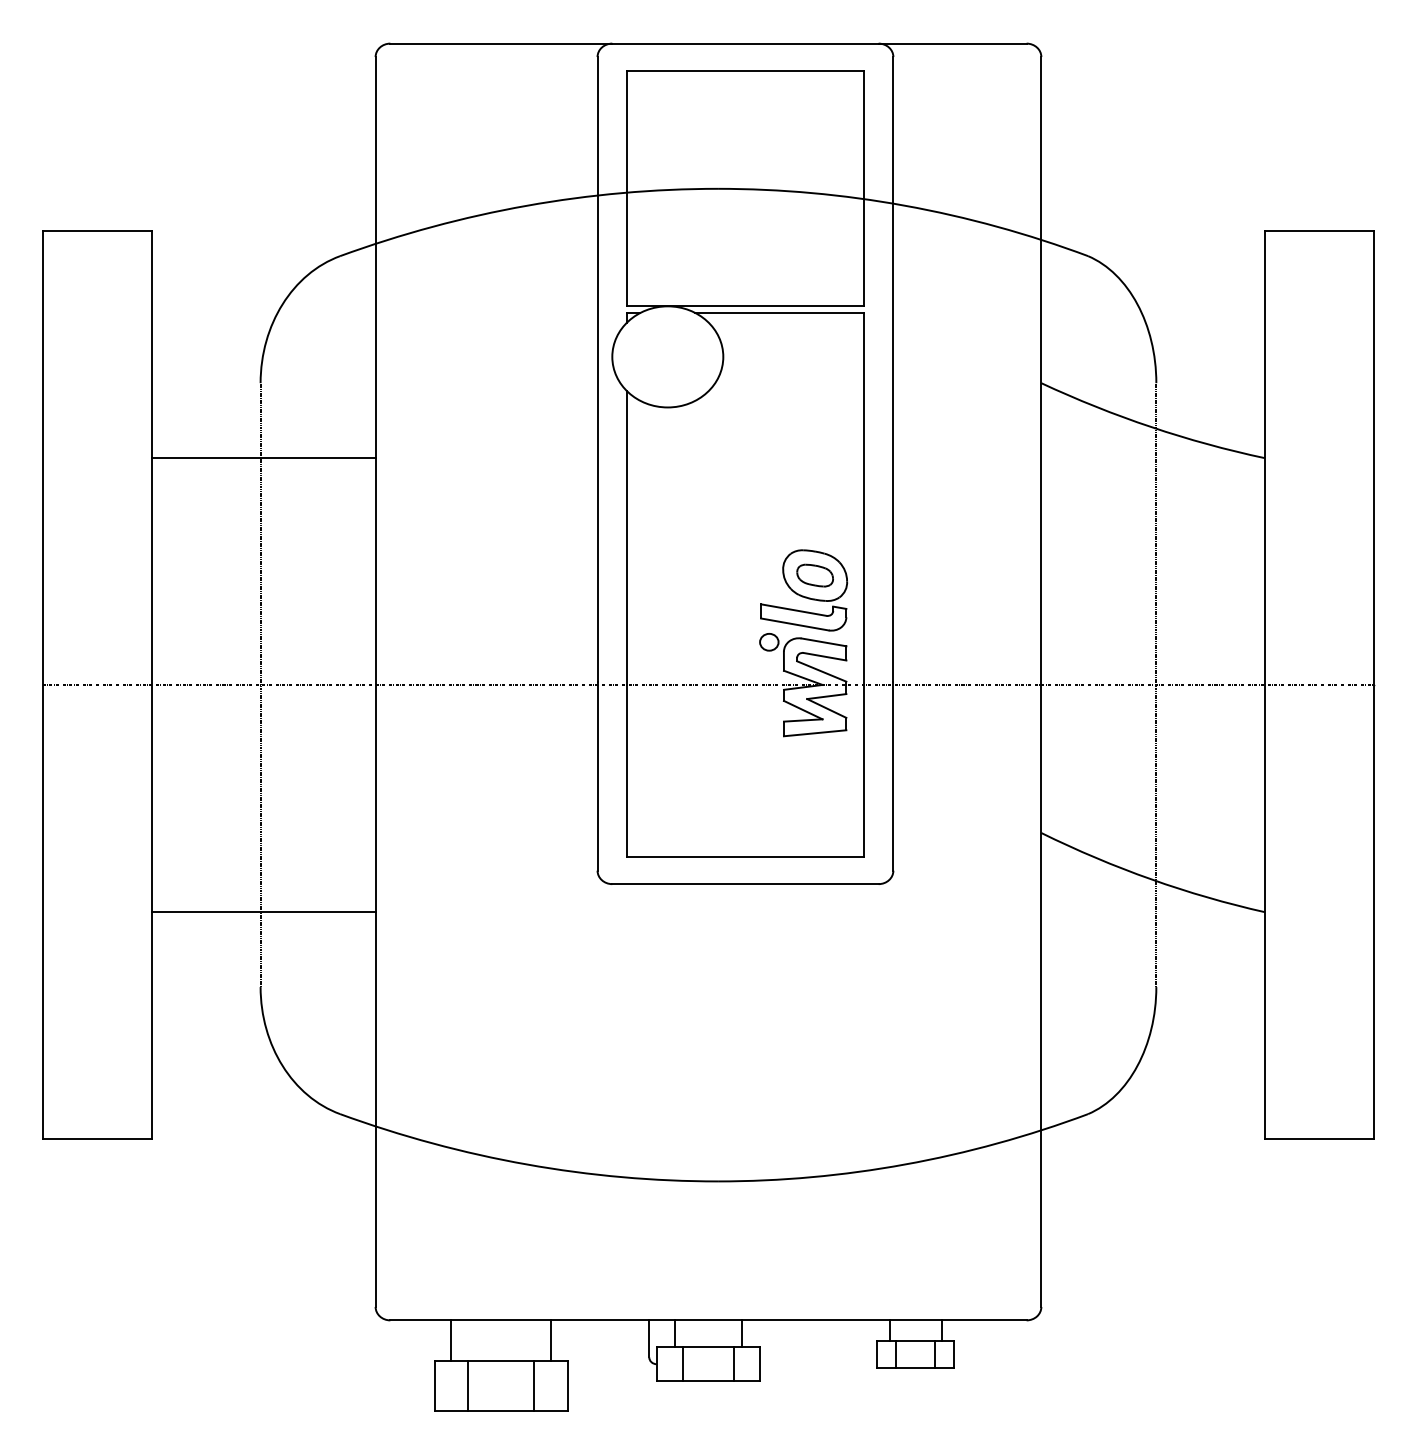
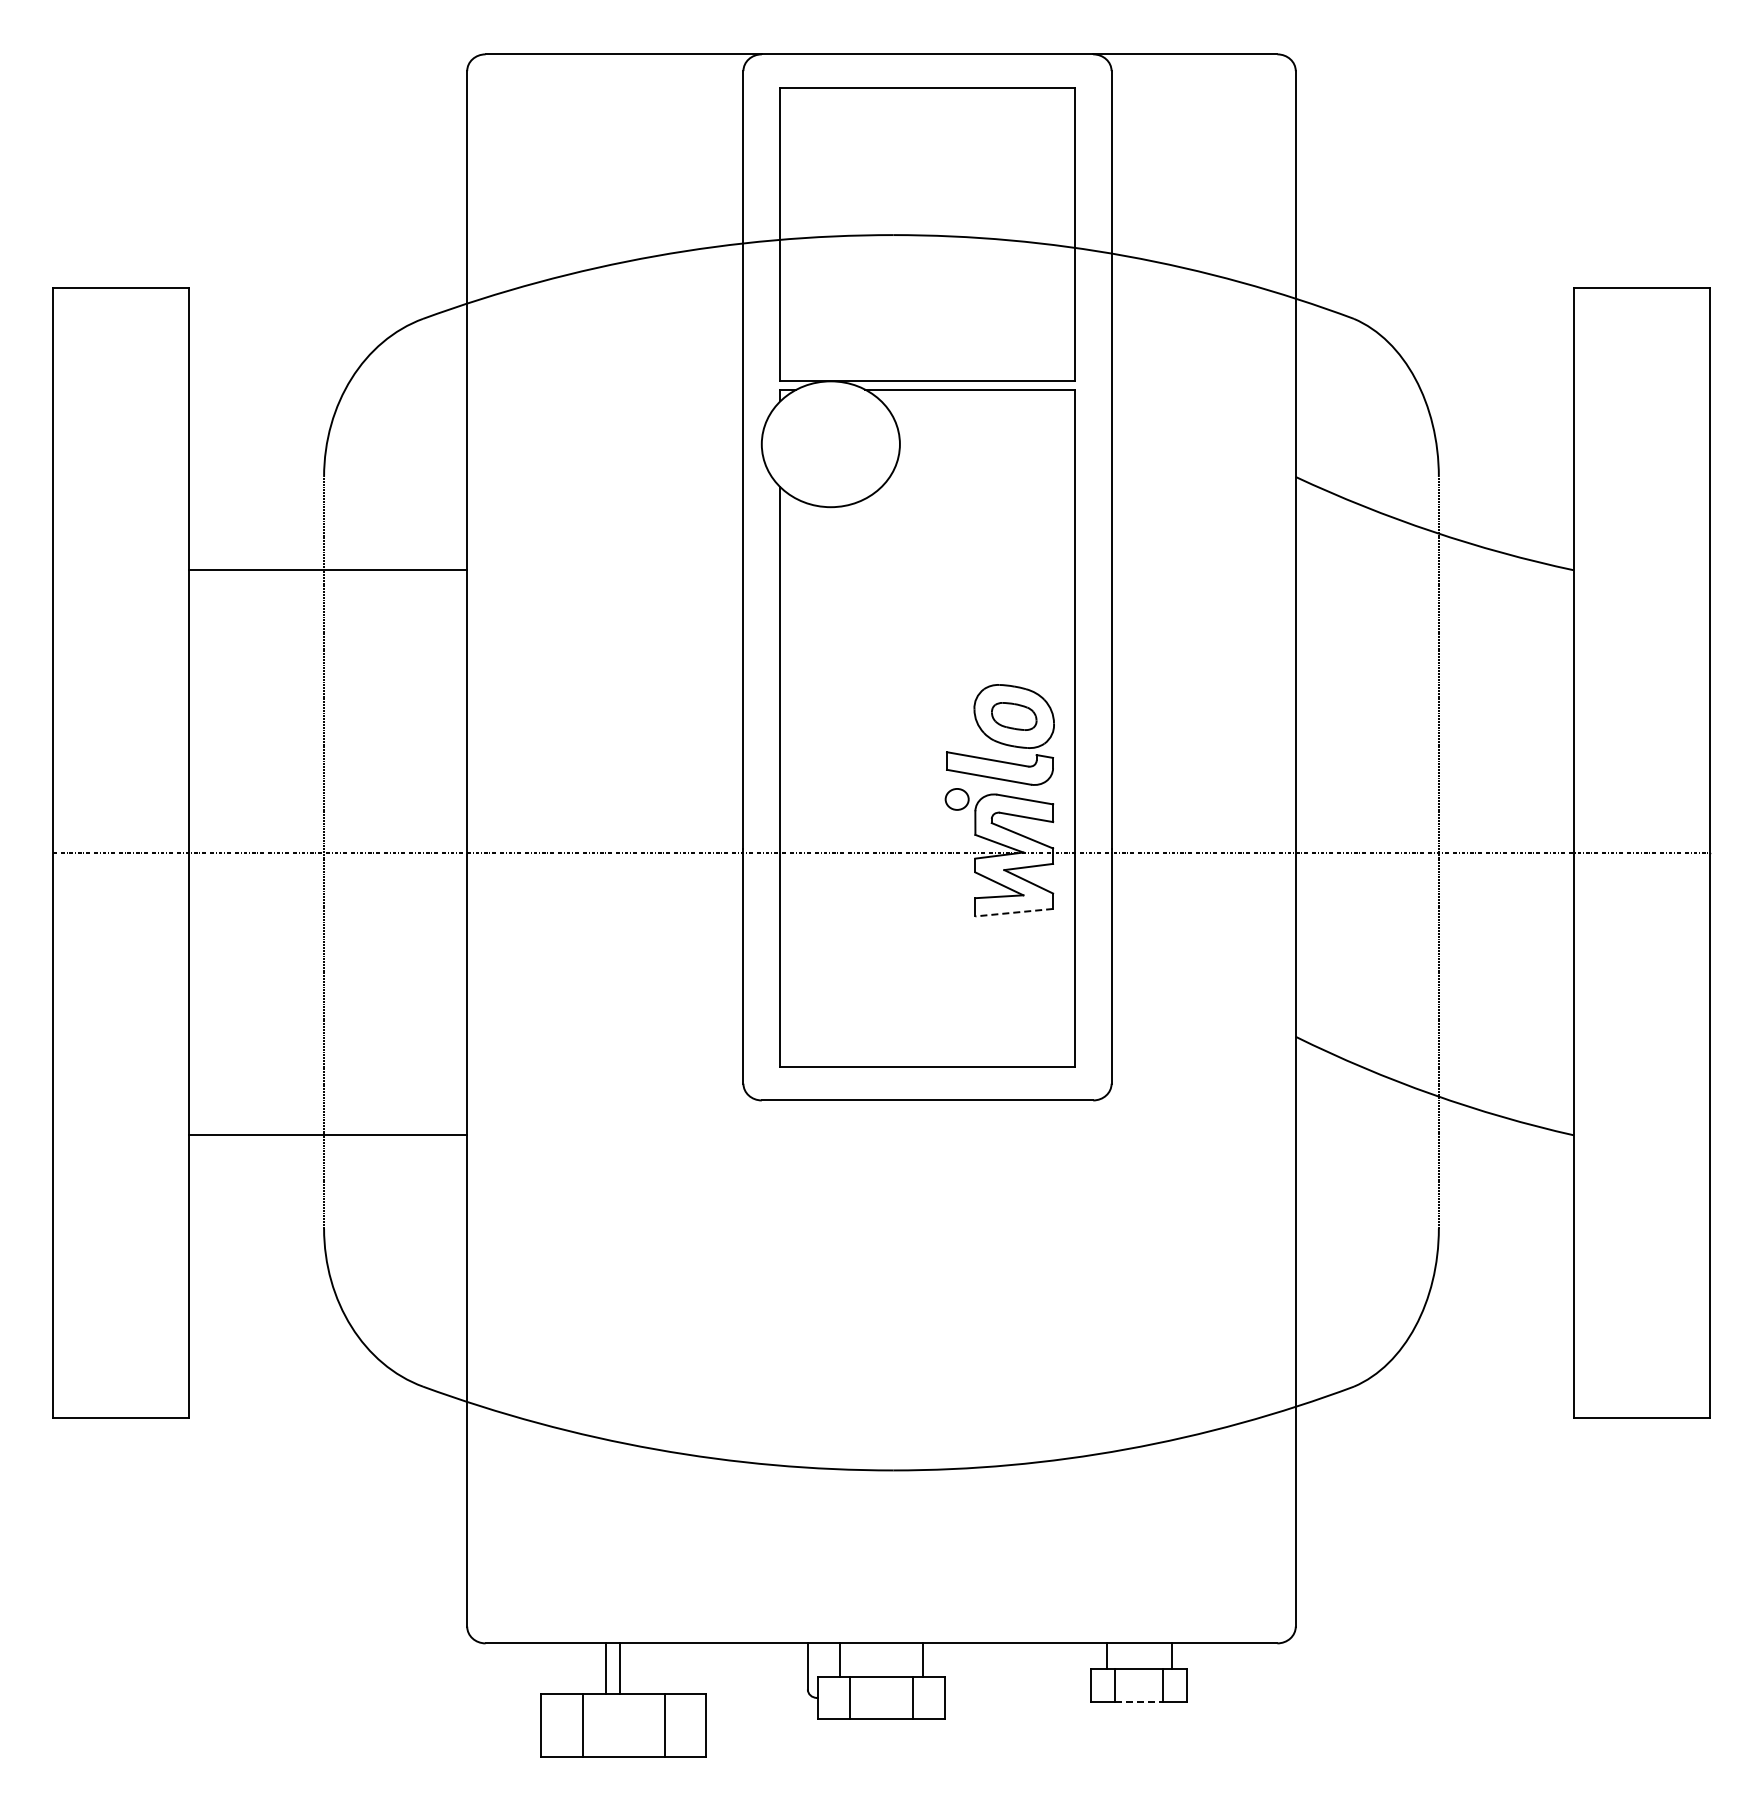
line: (814, 733) -> (1013, 912), solid -> dashed
line: (451, 1340) -> (619, 1668), moved
line: (551, 1340) -> (605, 1668), moved
line: (915, 1367) -> (1139, 1702), solid -> dashed

